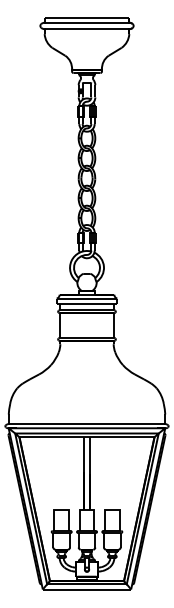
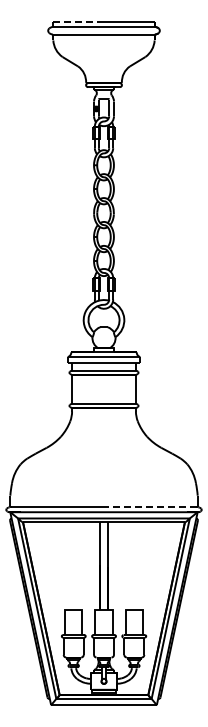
line: (66, 18) -> (79, 21), solid -> dashed
line: (125, 424) -> (150, 507), solid -> dashed

